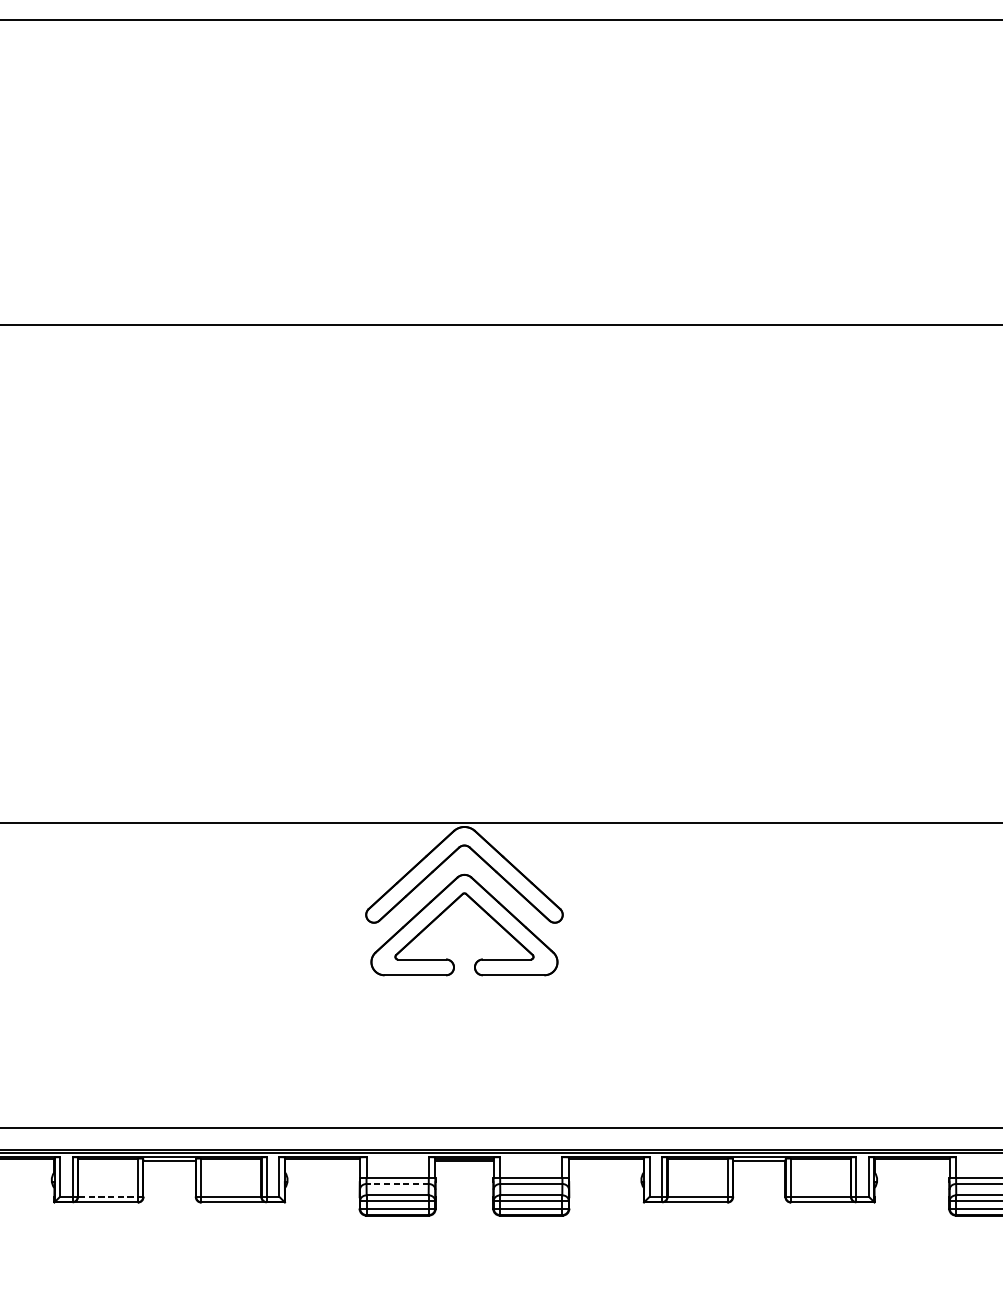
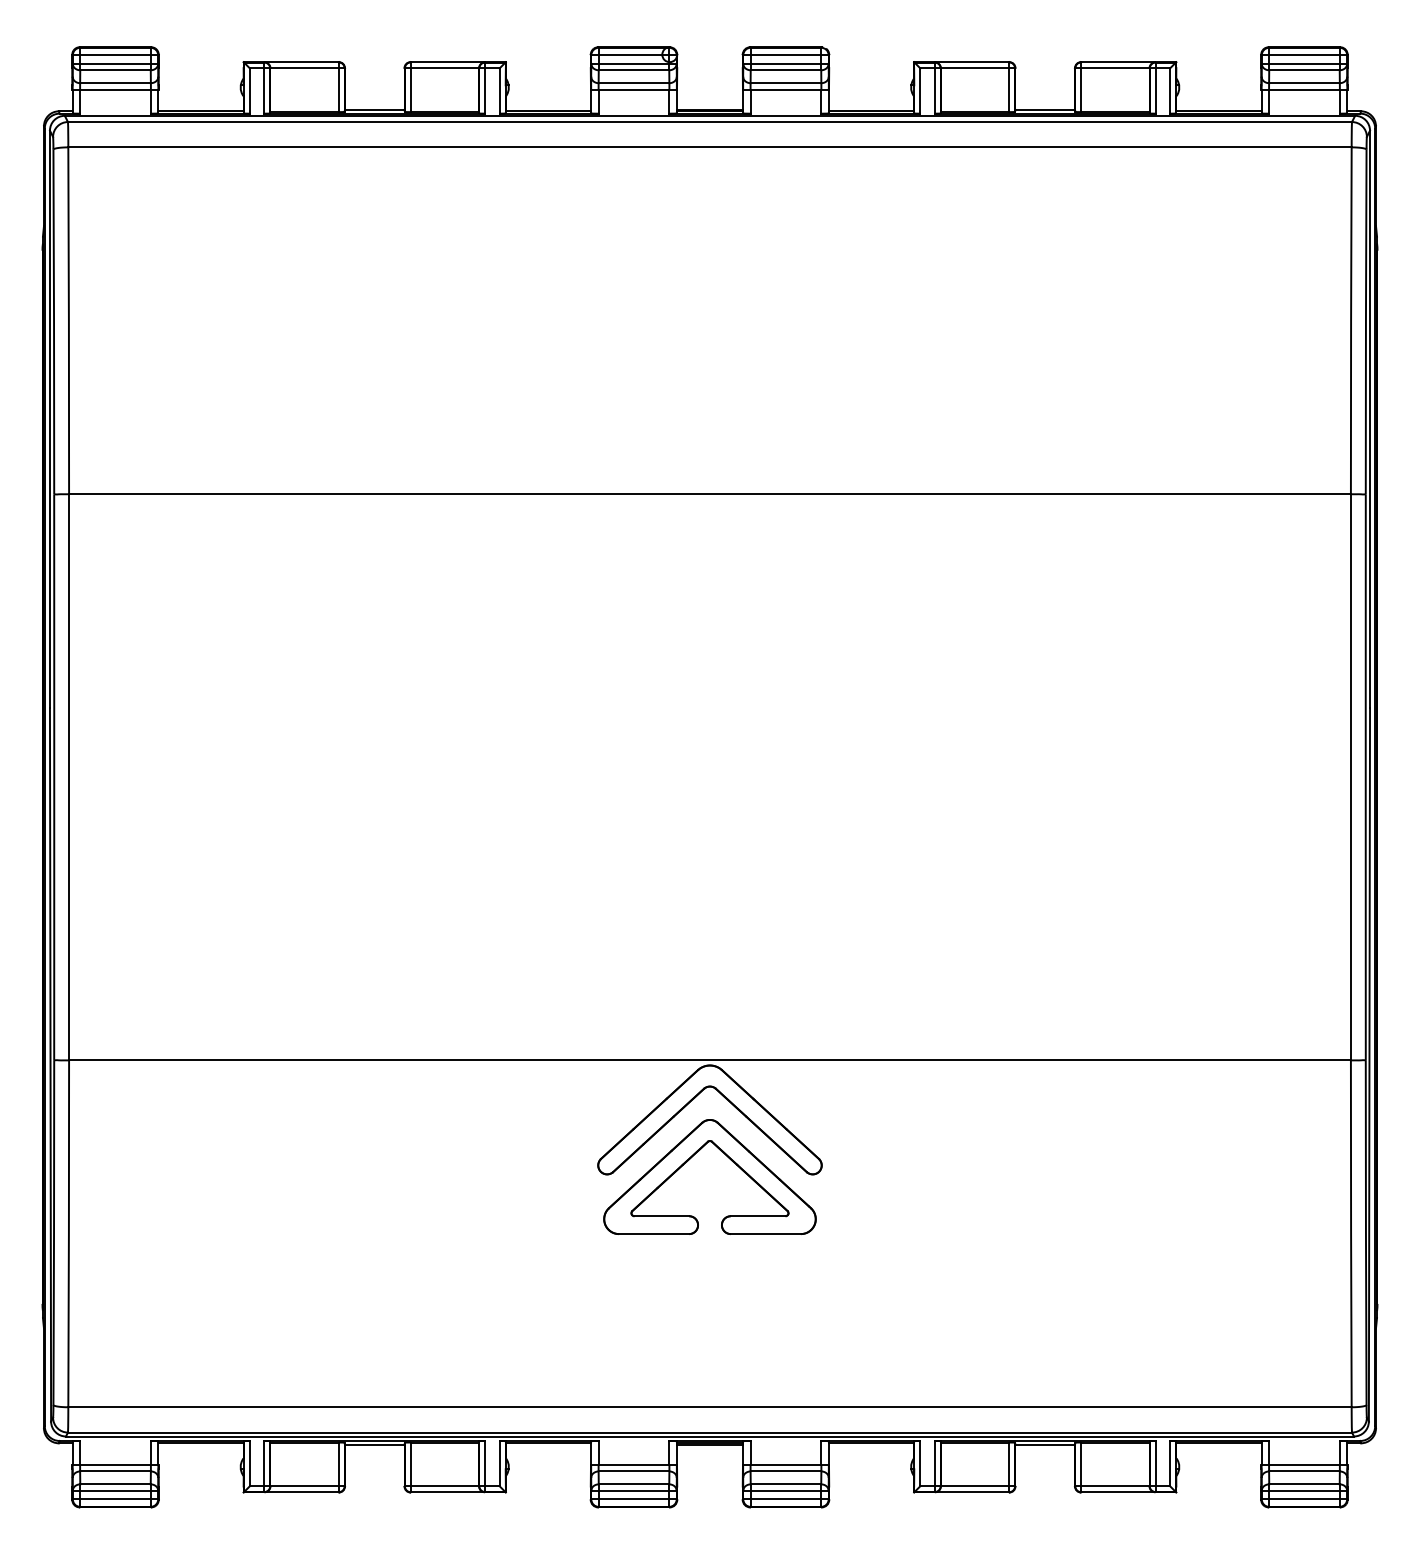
line: (397, 1184) -> (633, 1471), dashed -> solid
line: (110, 1197) -> (307, 1486), dashed -> solid

